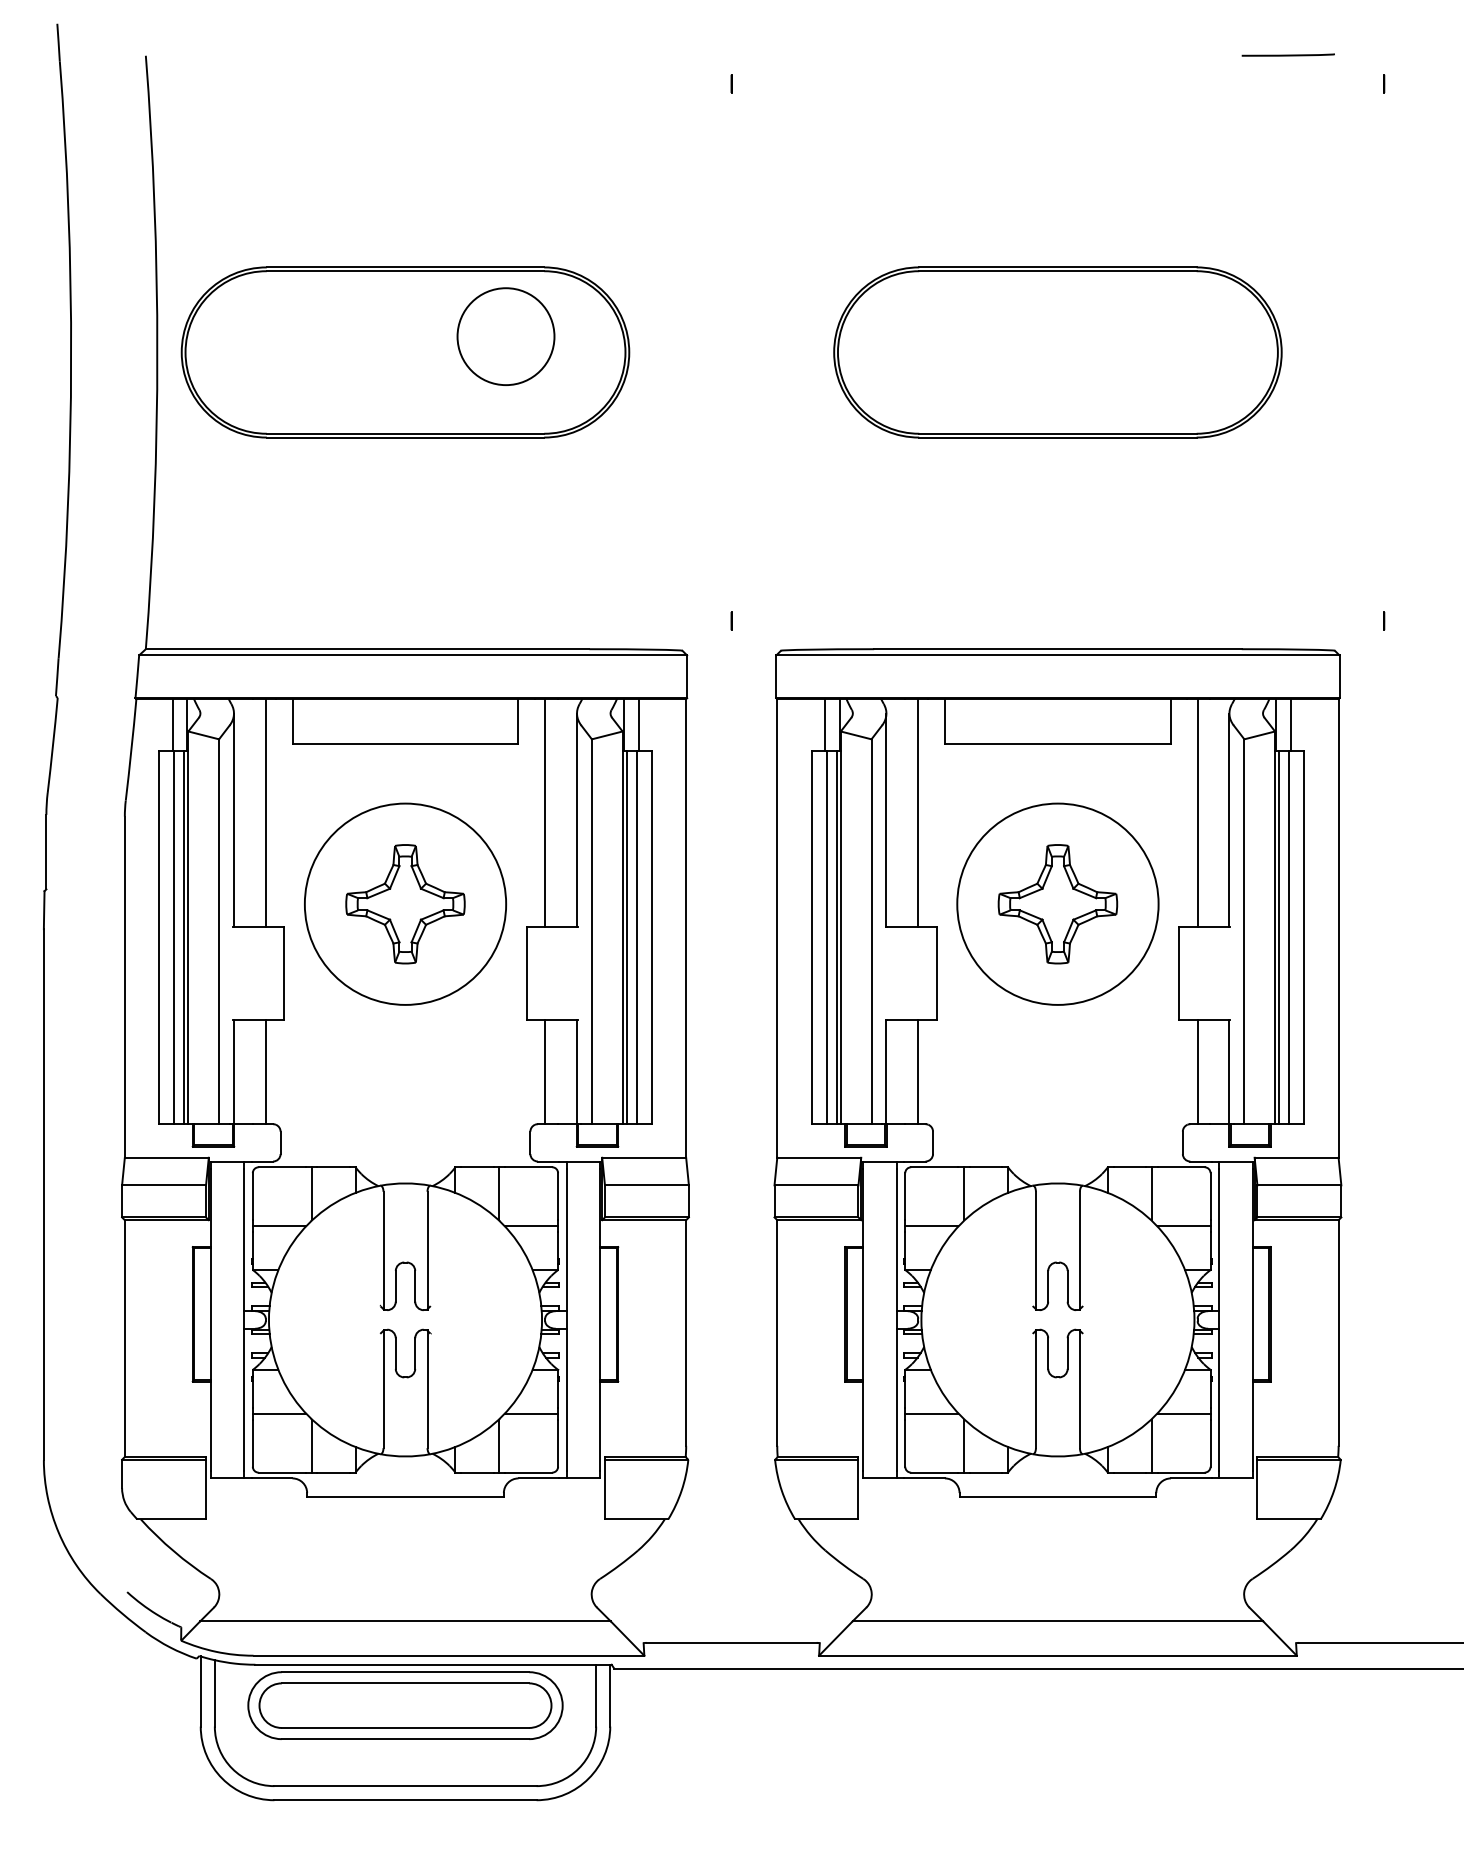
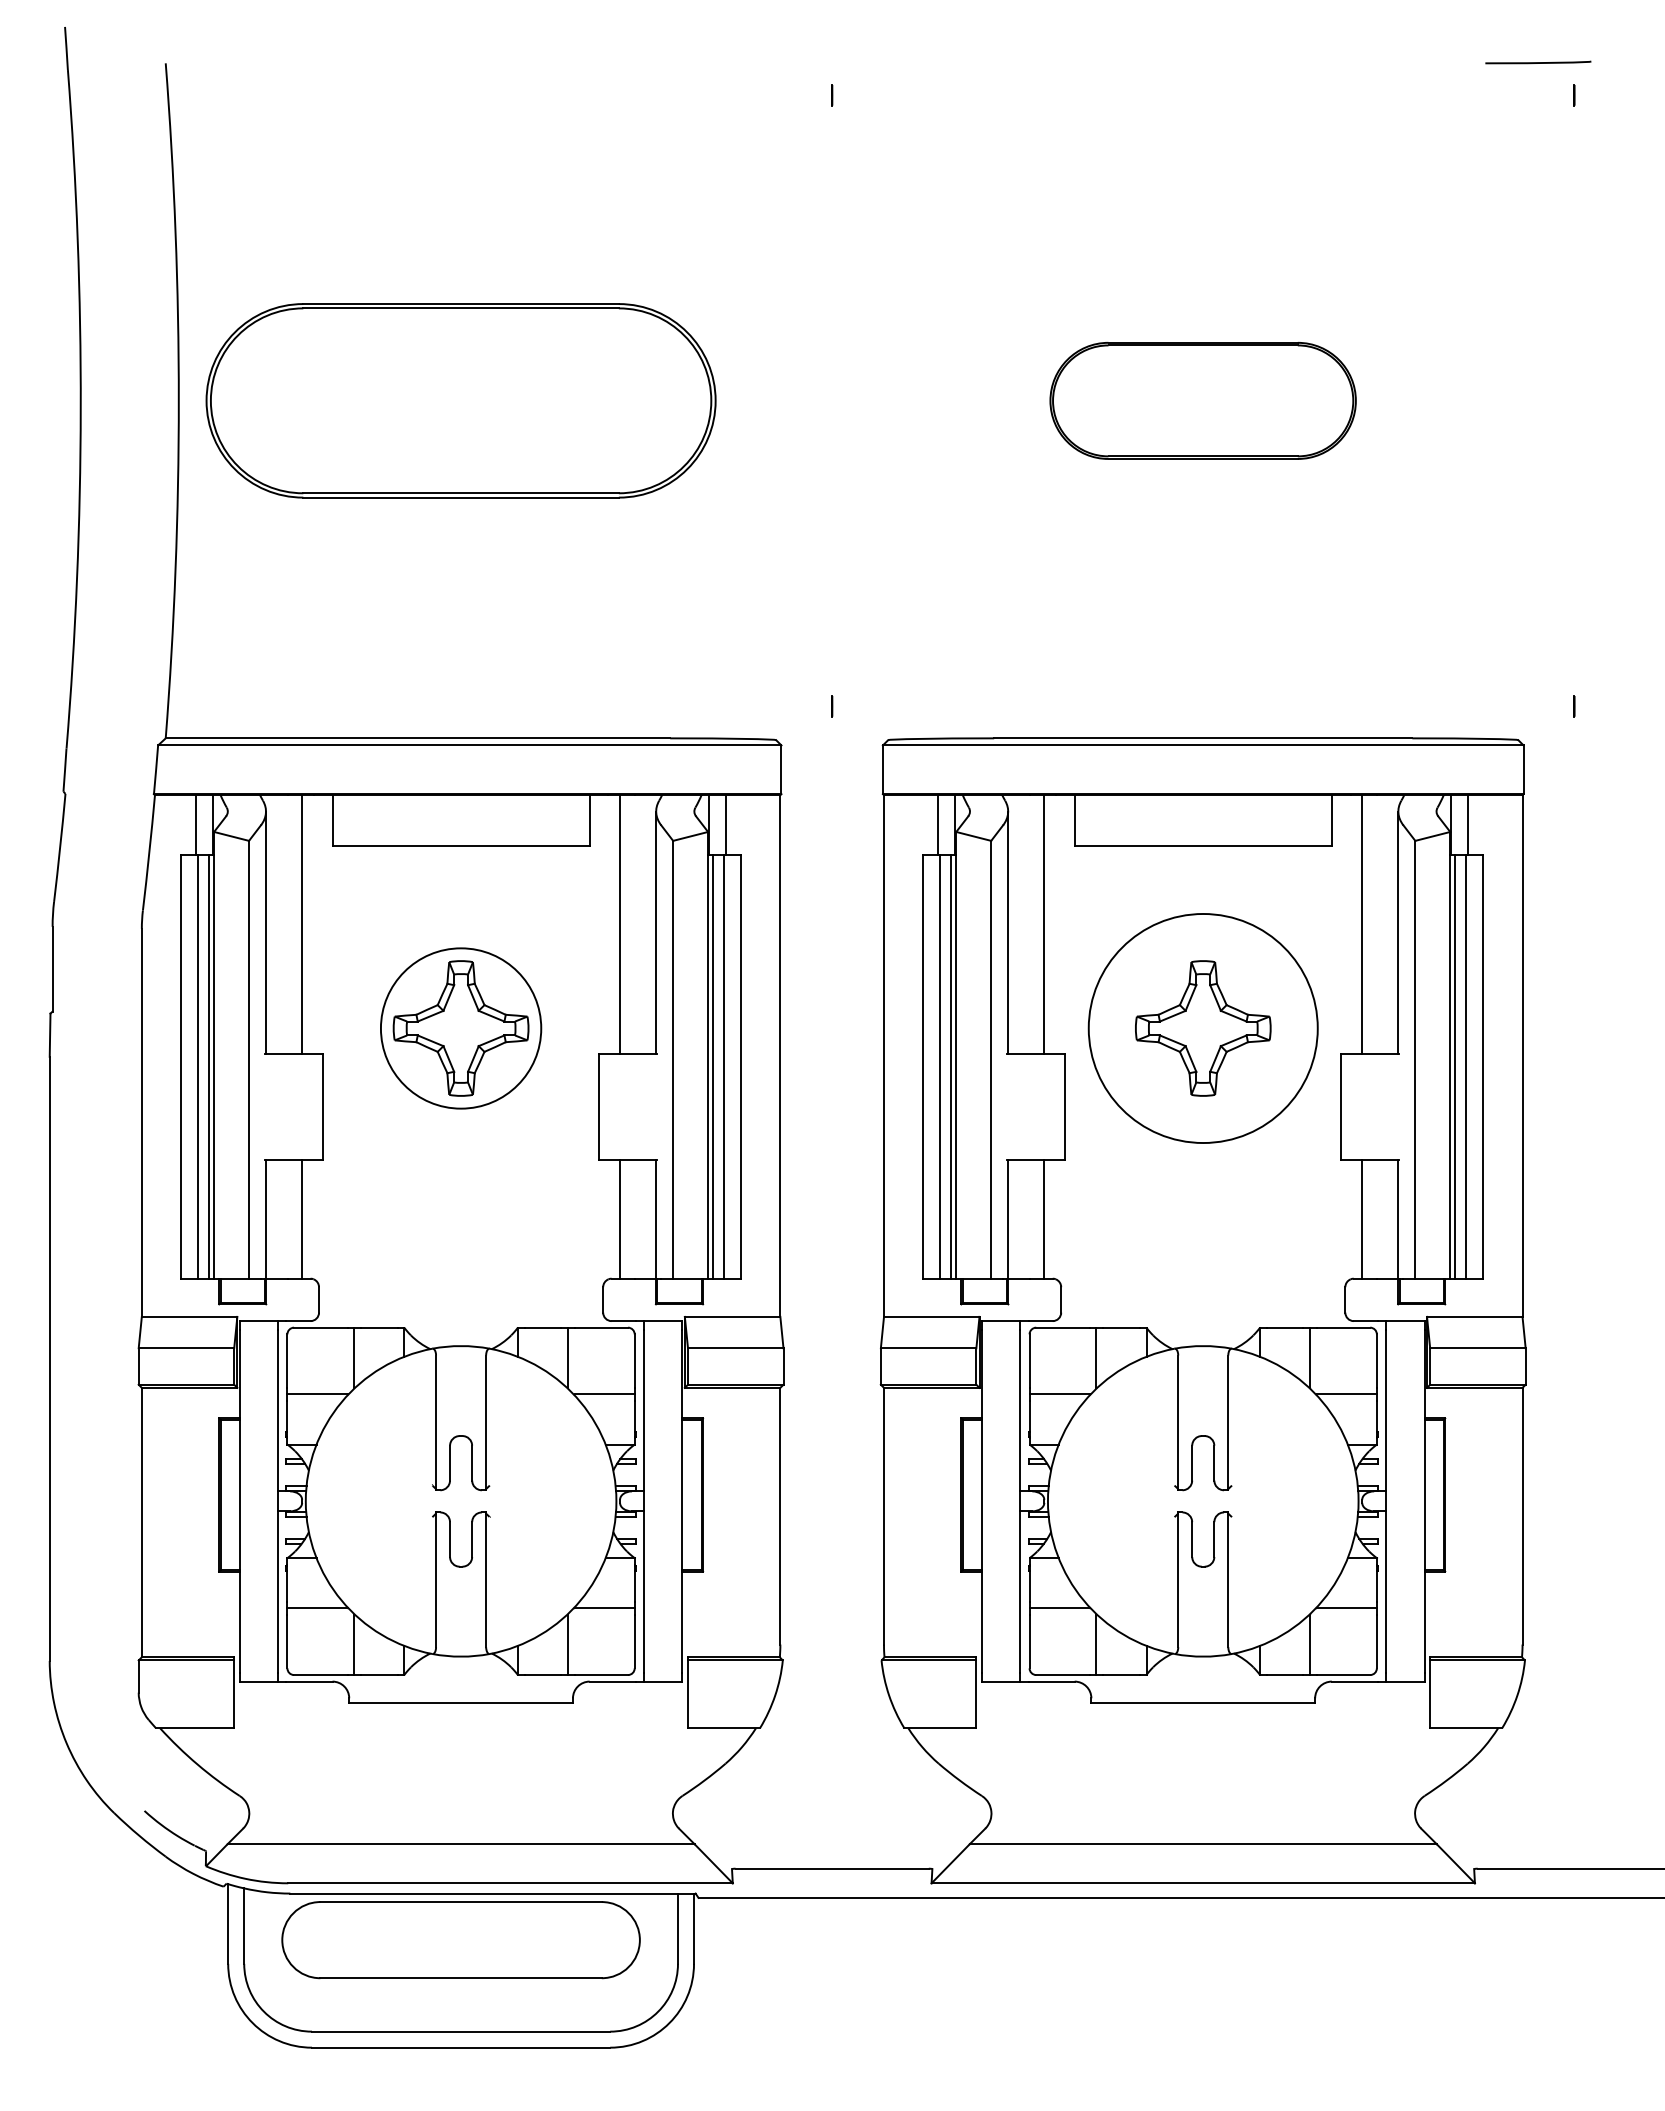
line: (1288, 55) -> (1538, 62), moved
circle: (506, 336) -> (575, 382), removed
part: (1057, 352) -> (1202, 400), size x0.6
circle: (404, 904) -> (460, 1028), size x0.7
part: (405, 1705) -> (461, 1939), removed

